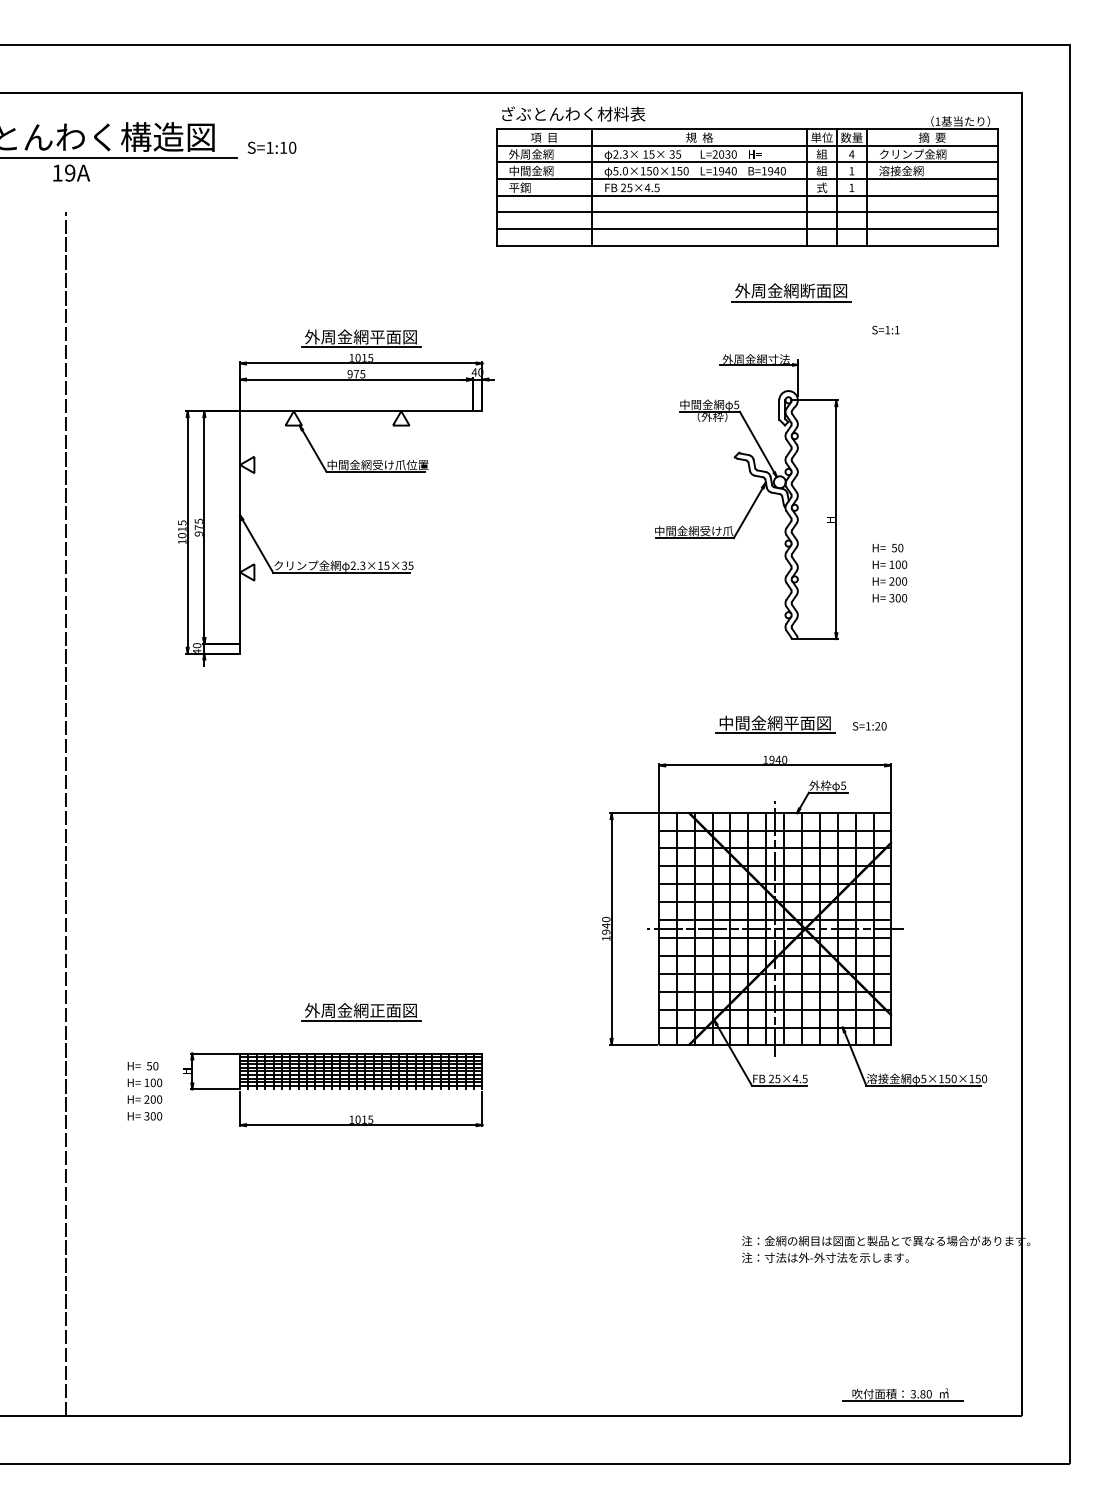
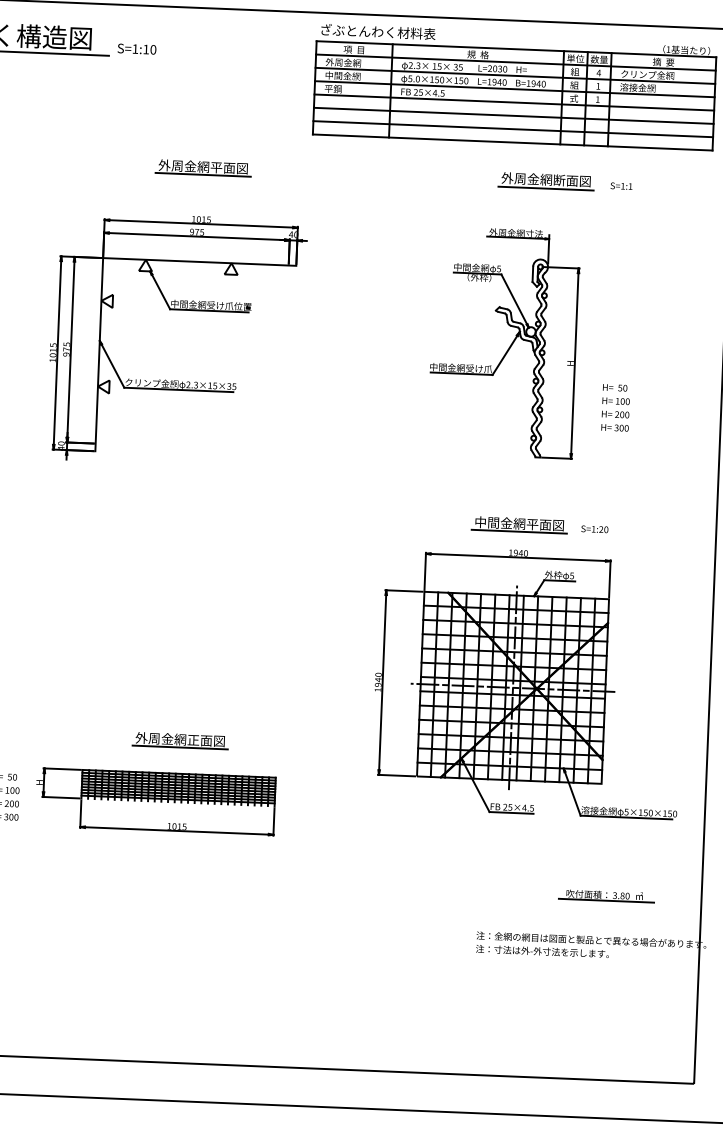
text: (885, 329) -> (621, 185), moved
part: (361, 338) -> (203, 168), moved
part: (902, 1394) -> (606, 895), moved

